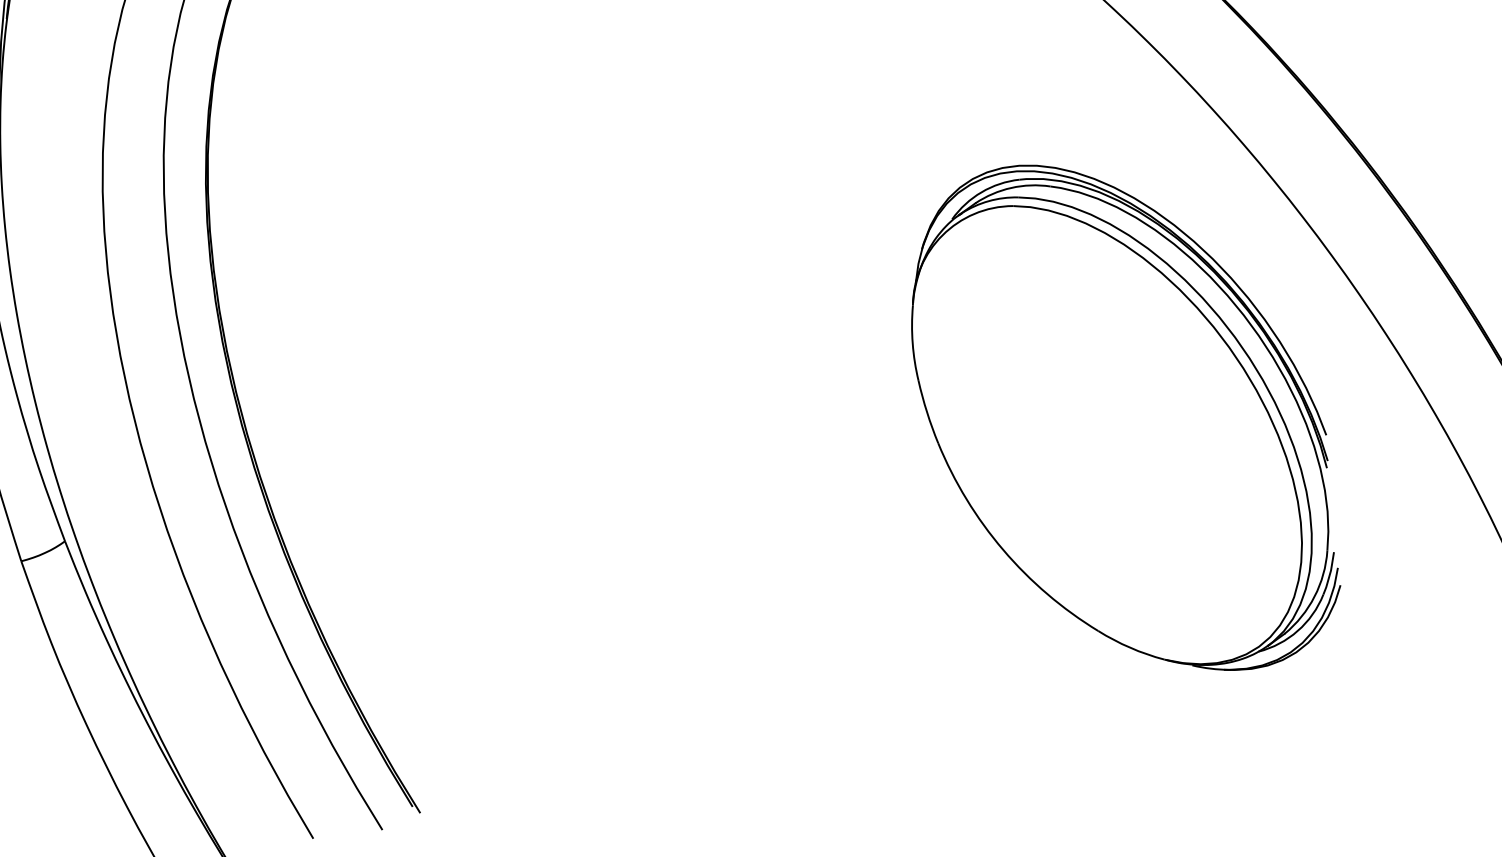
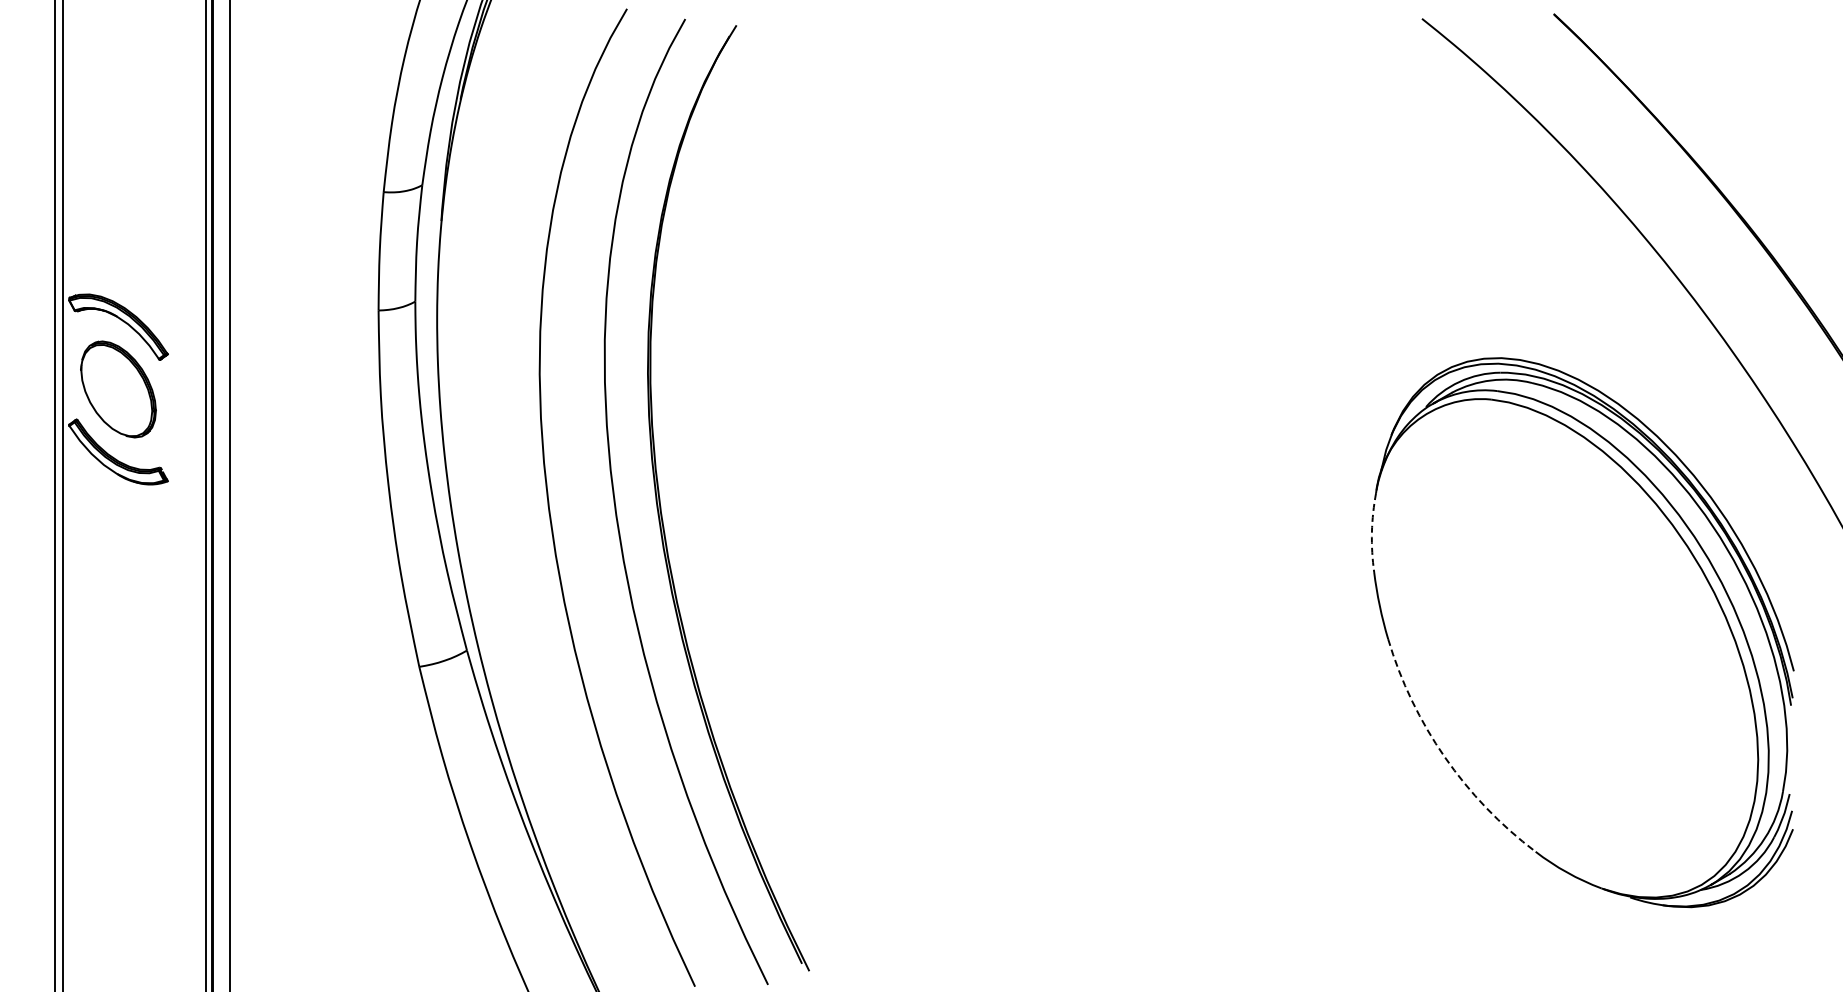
arc: (912, 343) -> (1371, 532), solid -> dashed
arc: (1002, 550) -> (1444, 757), solid -> dashed

